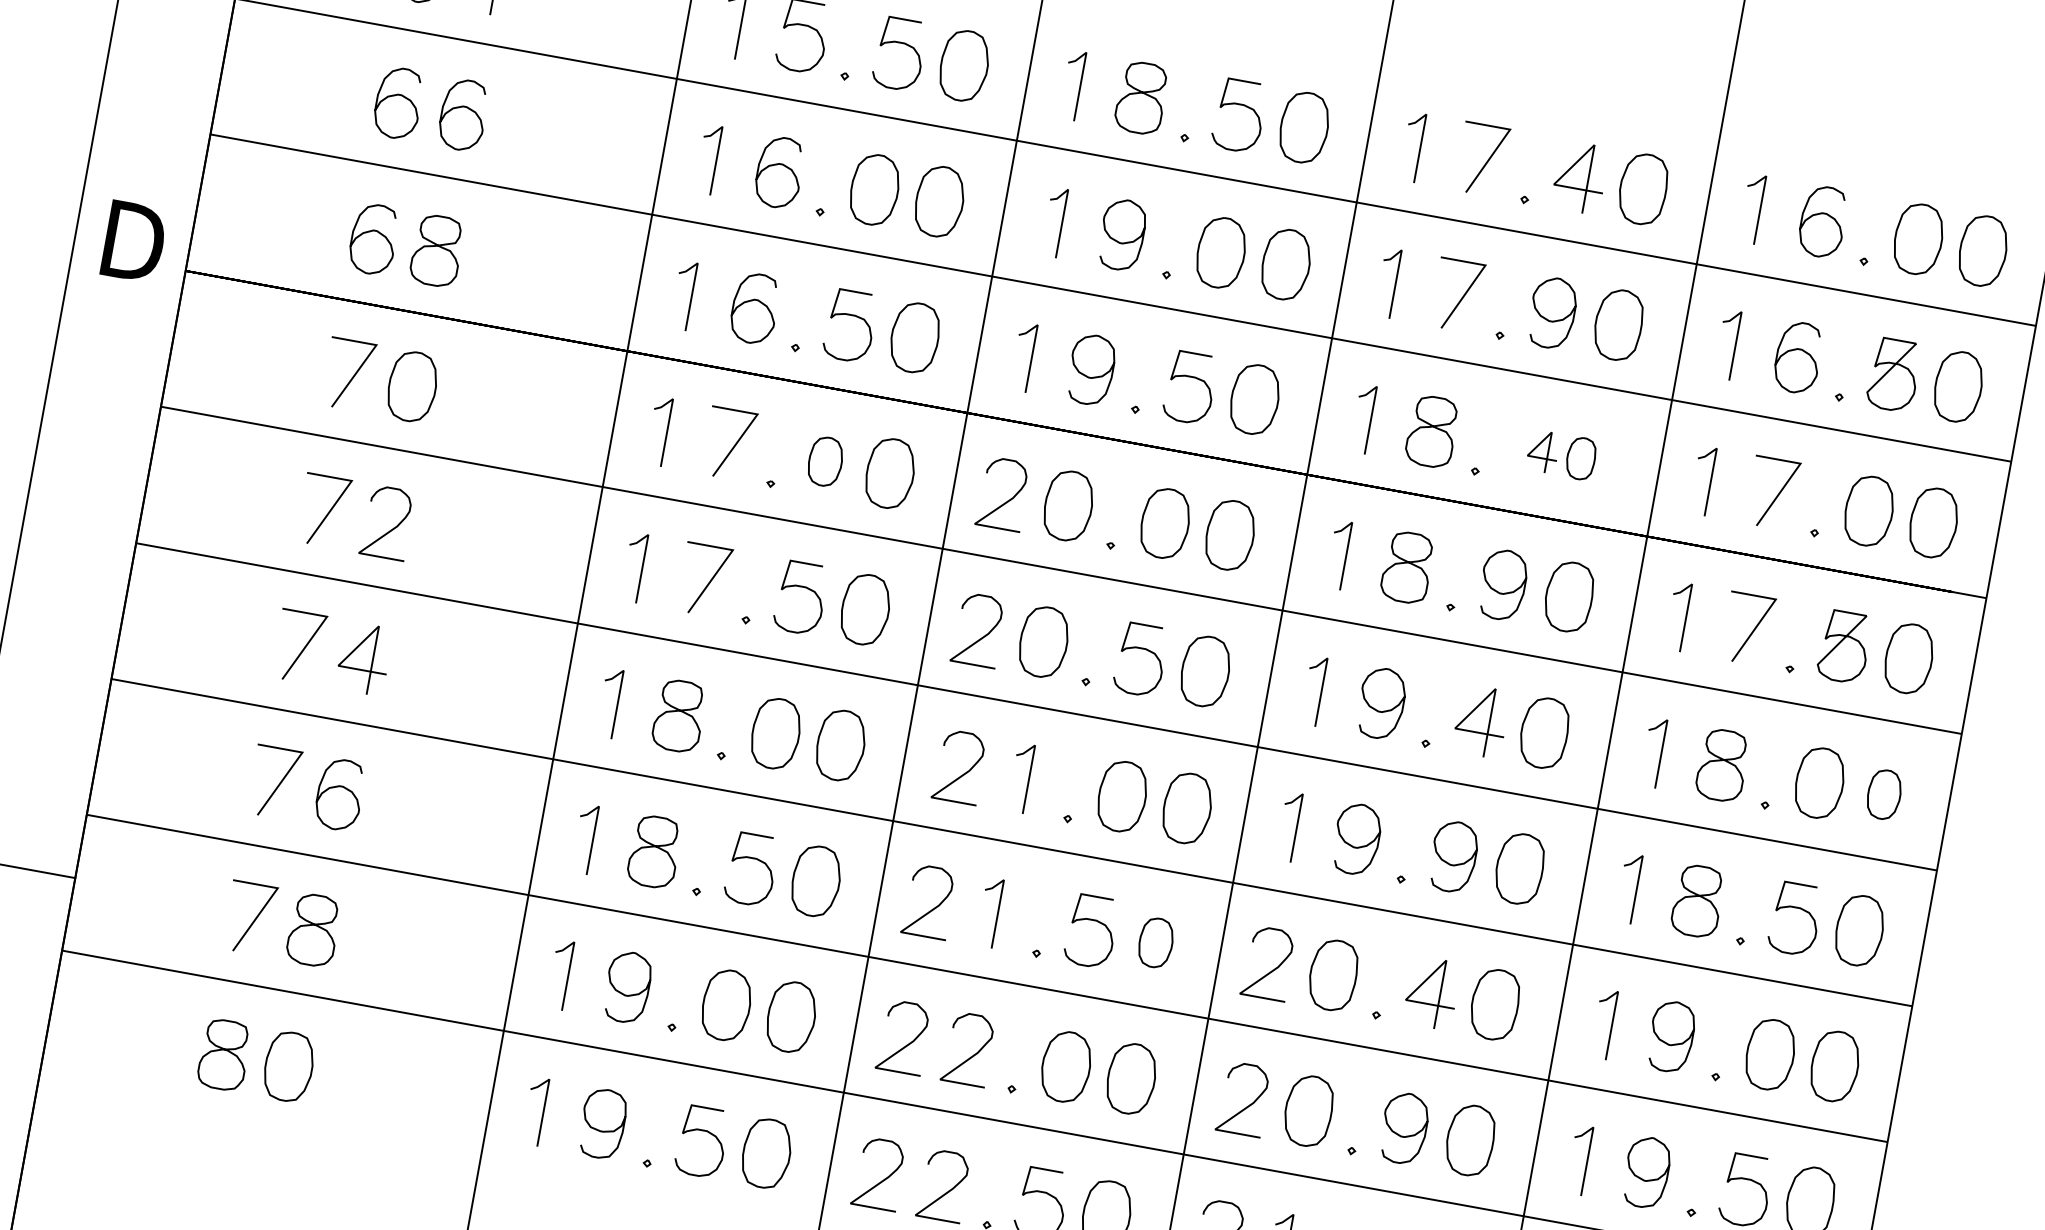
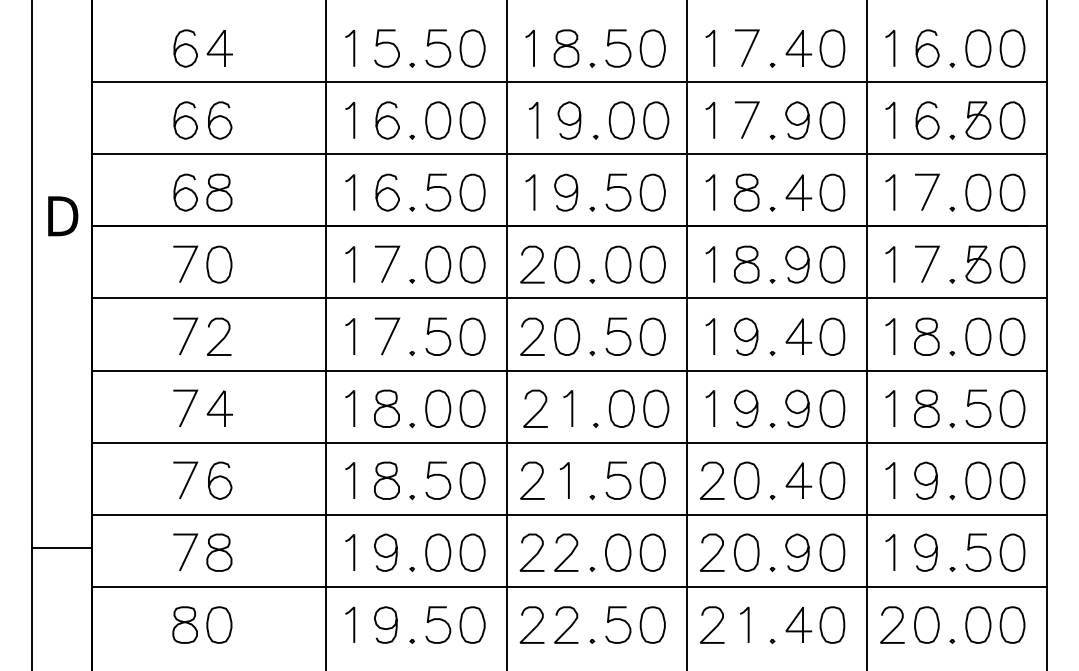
part: (1561, 454) -> (815, 192), size x1.67
part: (825, 461) -> (438, 264), size x1.43
part: (1884, 794) -> (1012, 336), size x1.43
part: (1155, 942) -> (652, 480), size x1.43

